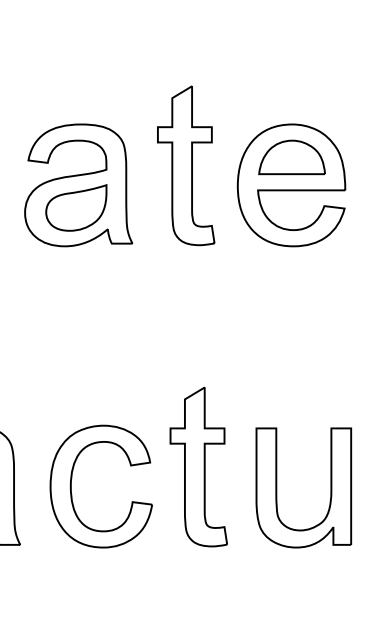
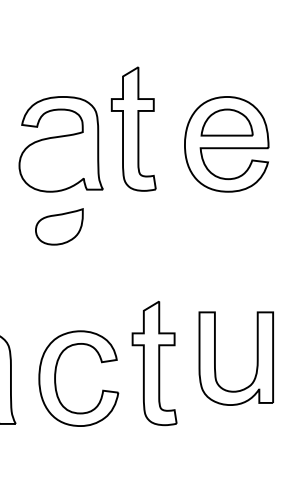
part: (185, 165) -> (133, 128), moved
part: (76, 207) -> (59, 226), moved
part: (277, 487) -> (215, 358), moved

